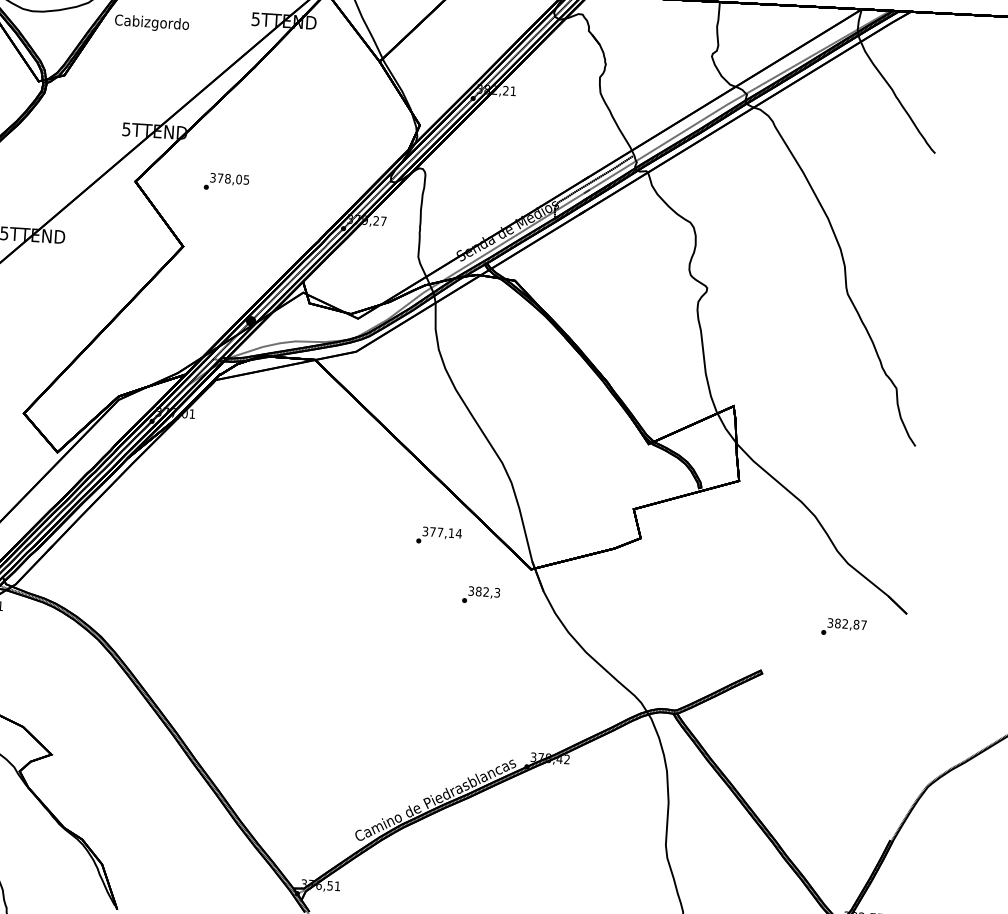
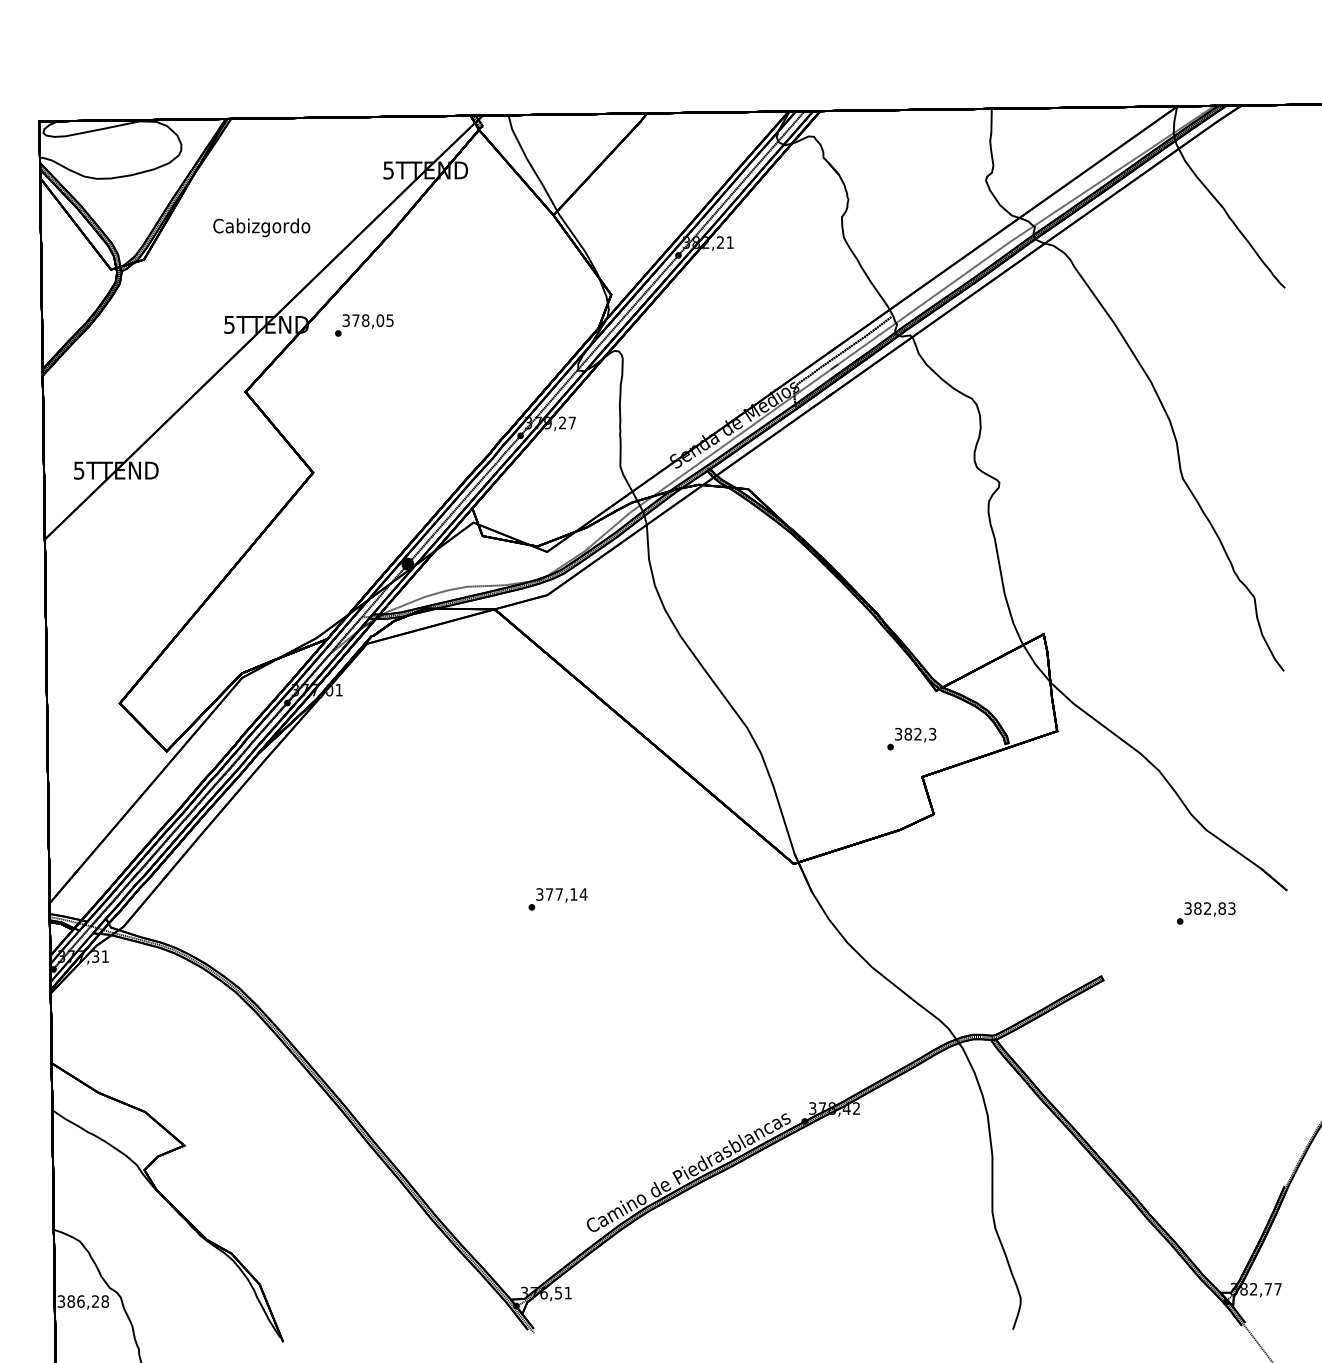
text: (151, 23) -> (261, 227), moved
text: (226, 182) -> (364, 325), moved
text: (438, 536) -> (557, 899), moved
text: (481, 594) -> (911, 738), moved
text: (863, 625) -> (1231, 908), 382,87 -> 382,83

